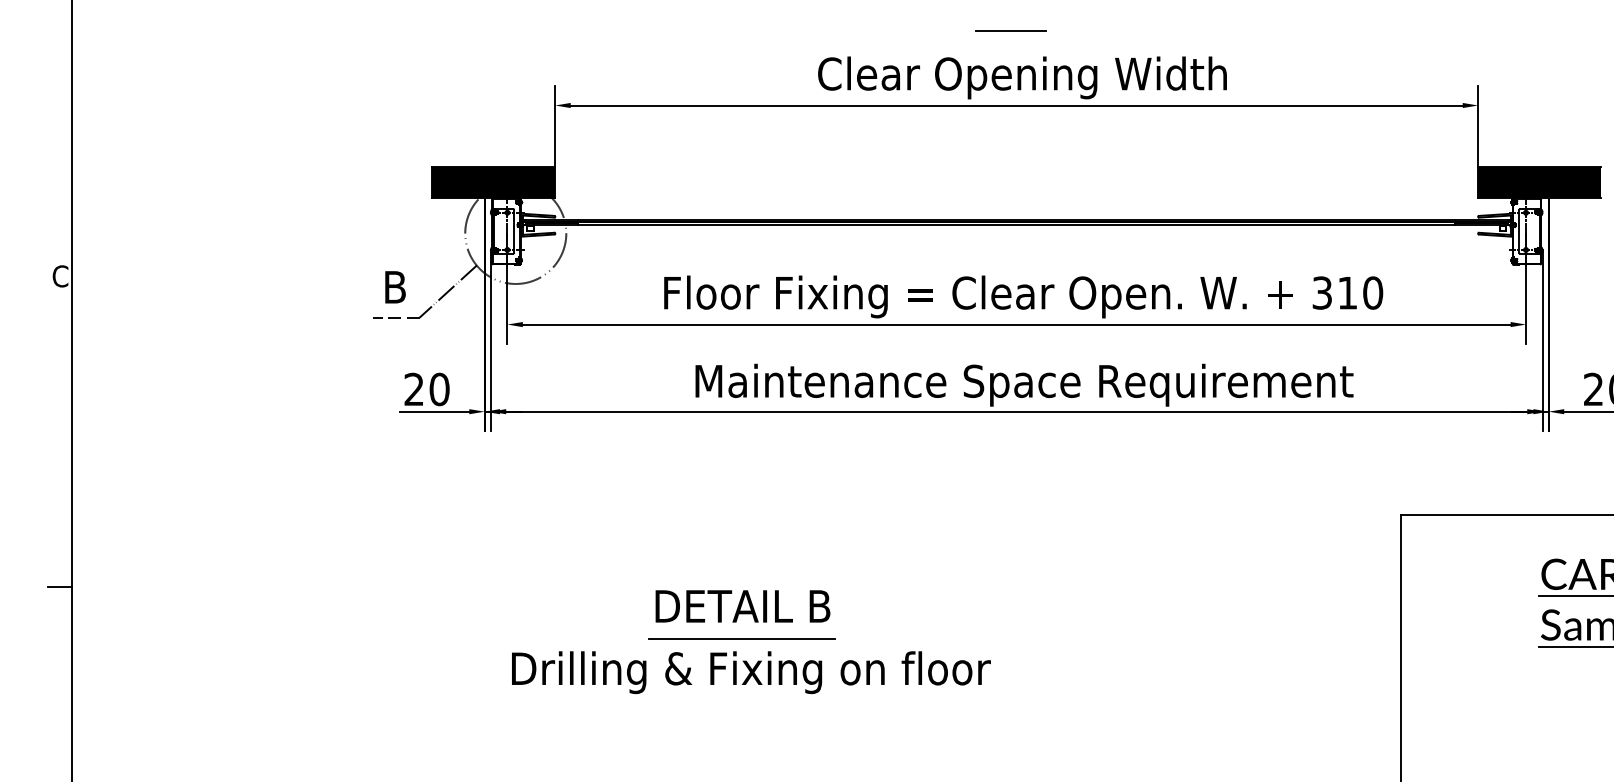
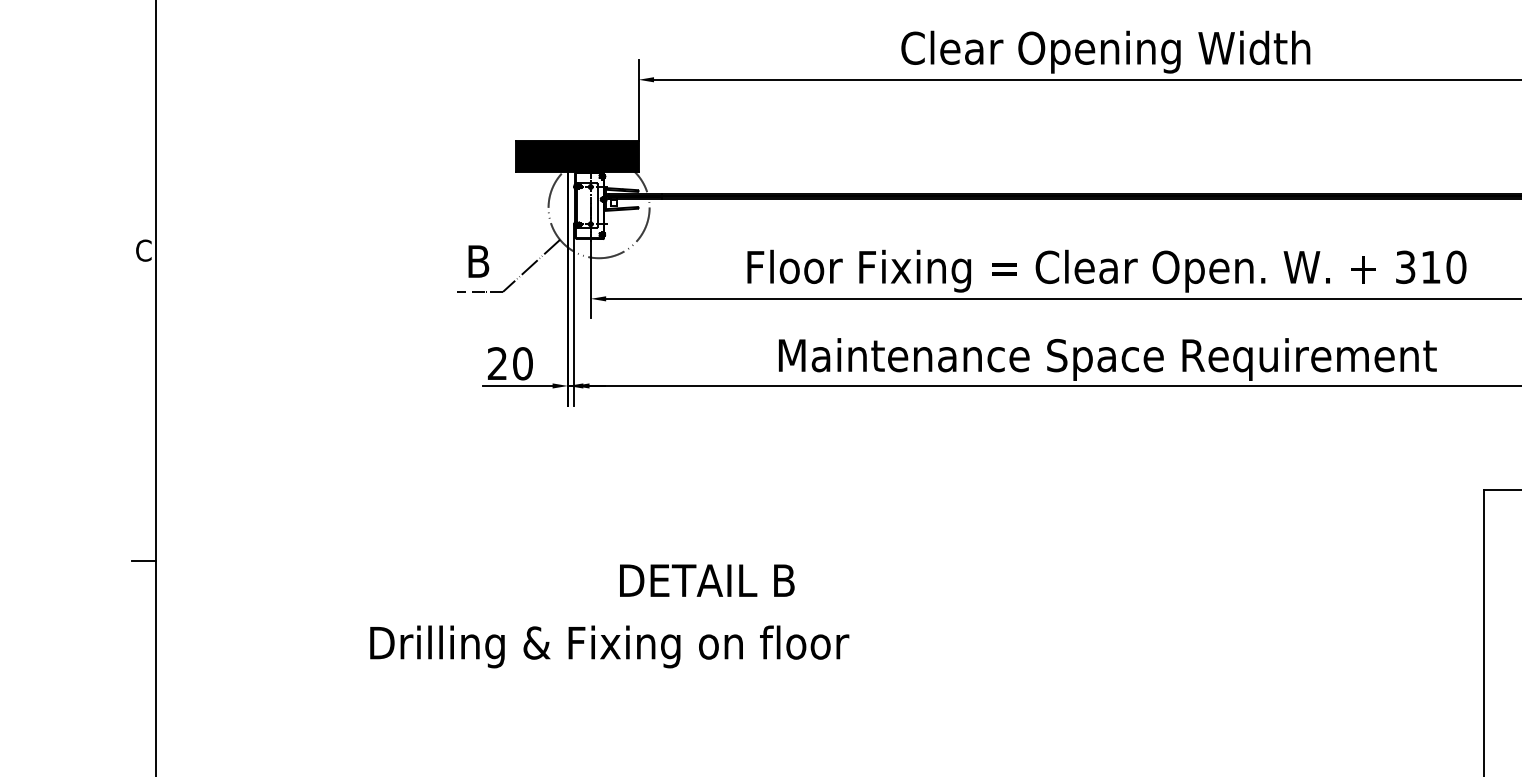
line: (1011, 31) -> (1094, 5), removed
text: (742, 606) -> (706, 580), moved
line: (741, 639) -> (824, 613), removed
text: (751, 672) -> (609, 646), moved

